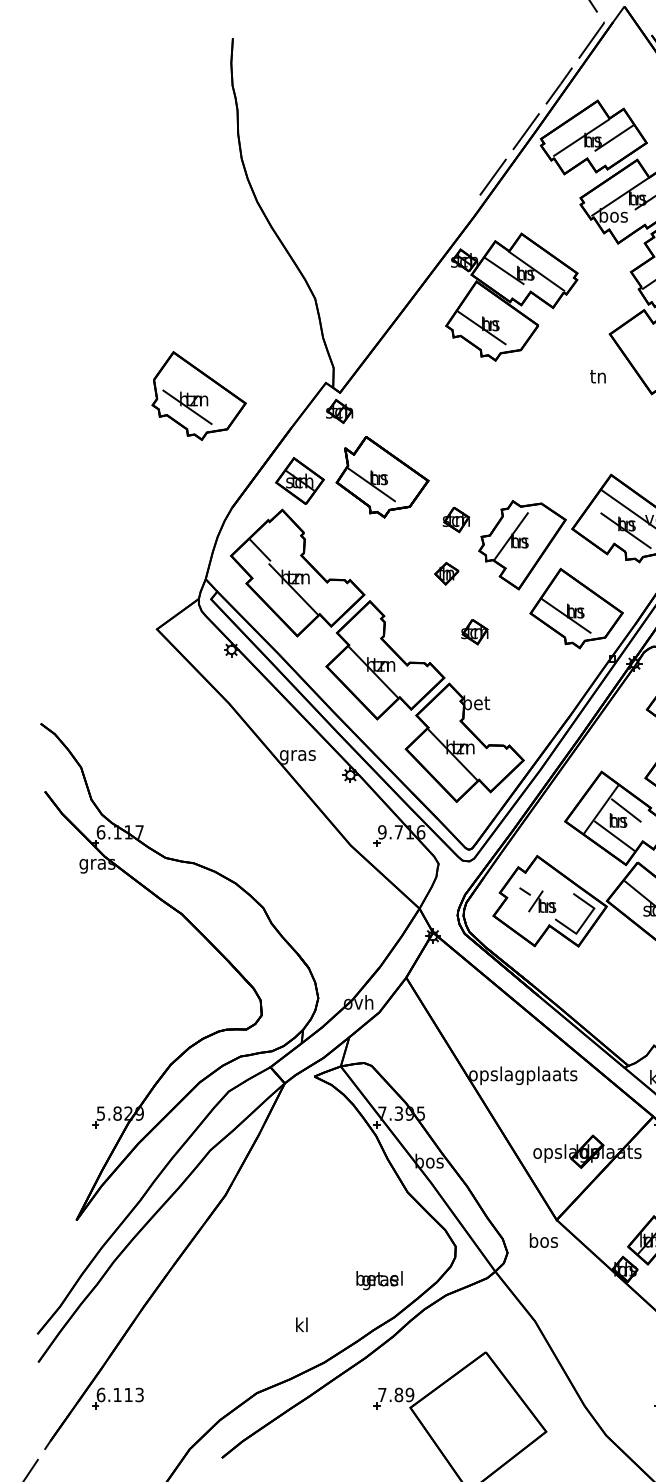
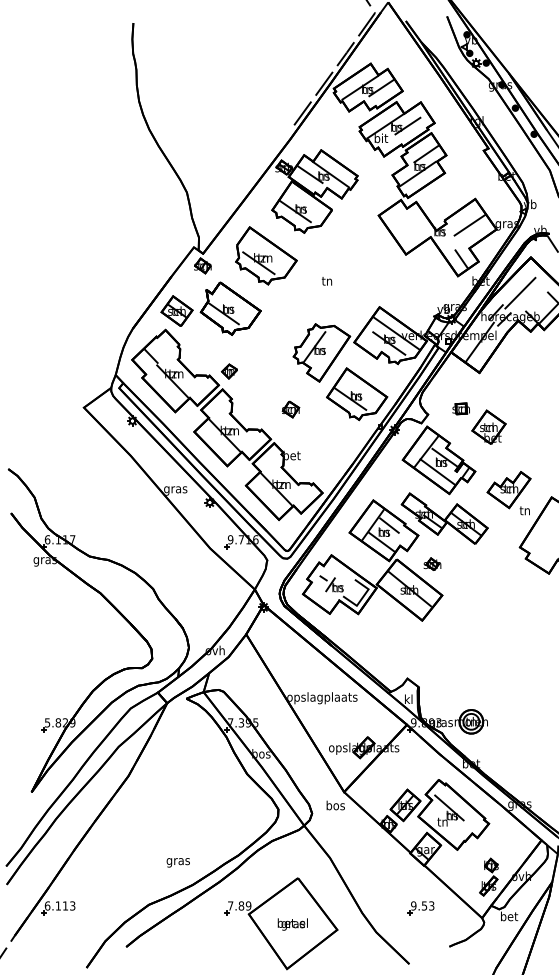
text: (614, 215) -> (381, 138), bos -> bit
text: (597, 377) -> (326, 281), moved
part: (199, 395) -> (266, 255), moved
part: (455, 519) -> (278, 336), removed
part: (446, 573) -> (229, 371), moved
text: (379, 1280) -> (292, 924), moved
text: (300, 1326) -> (177, 861), kl -> gras

